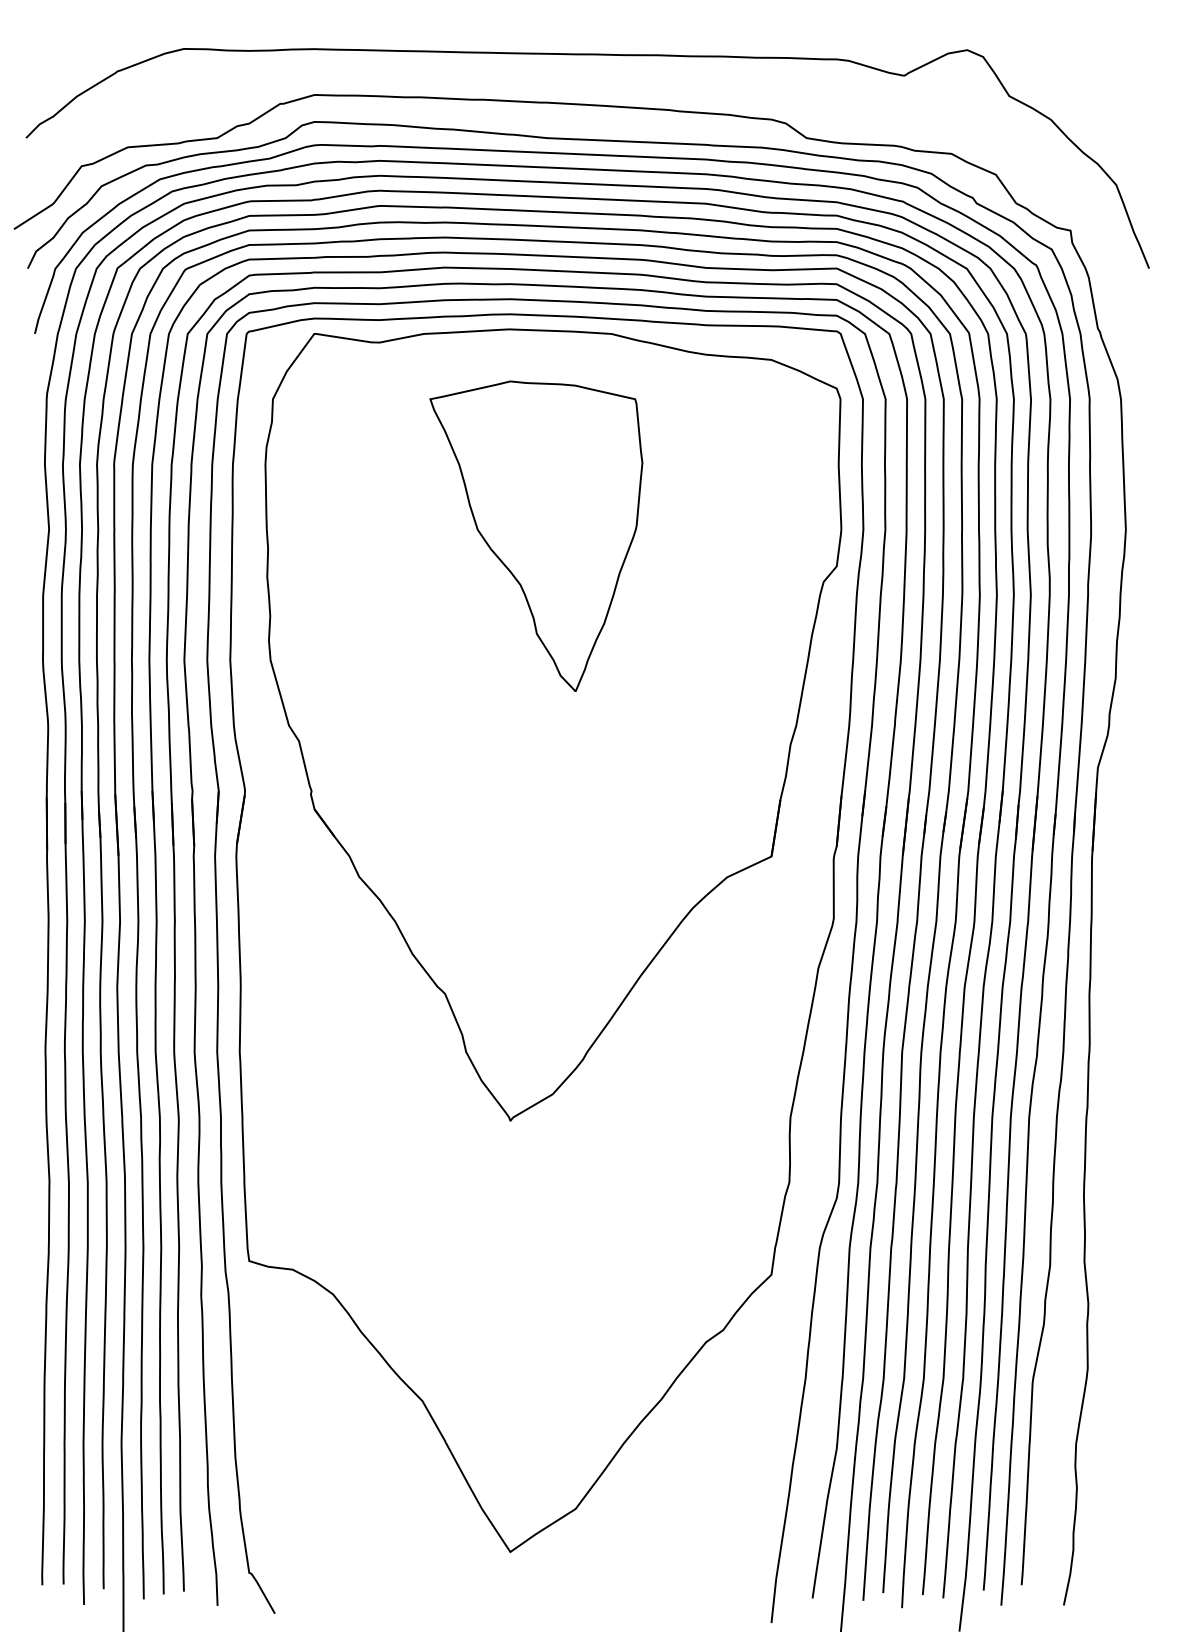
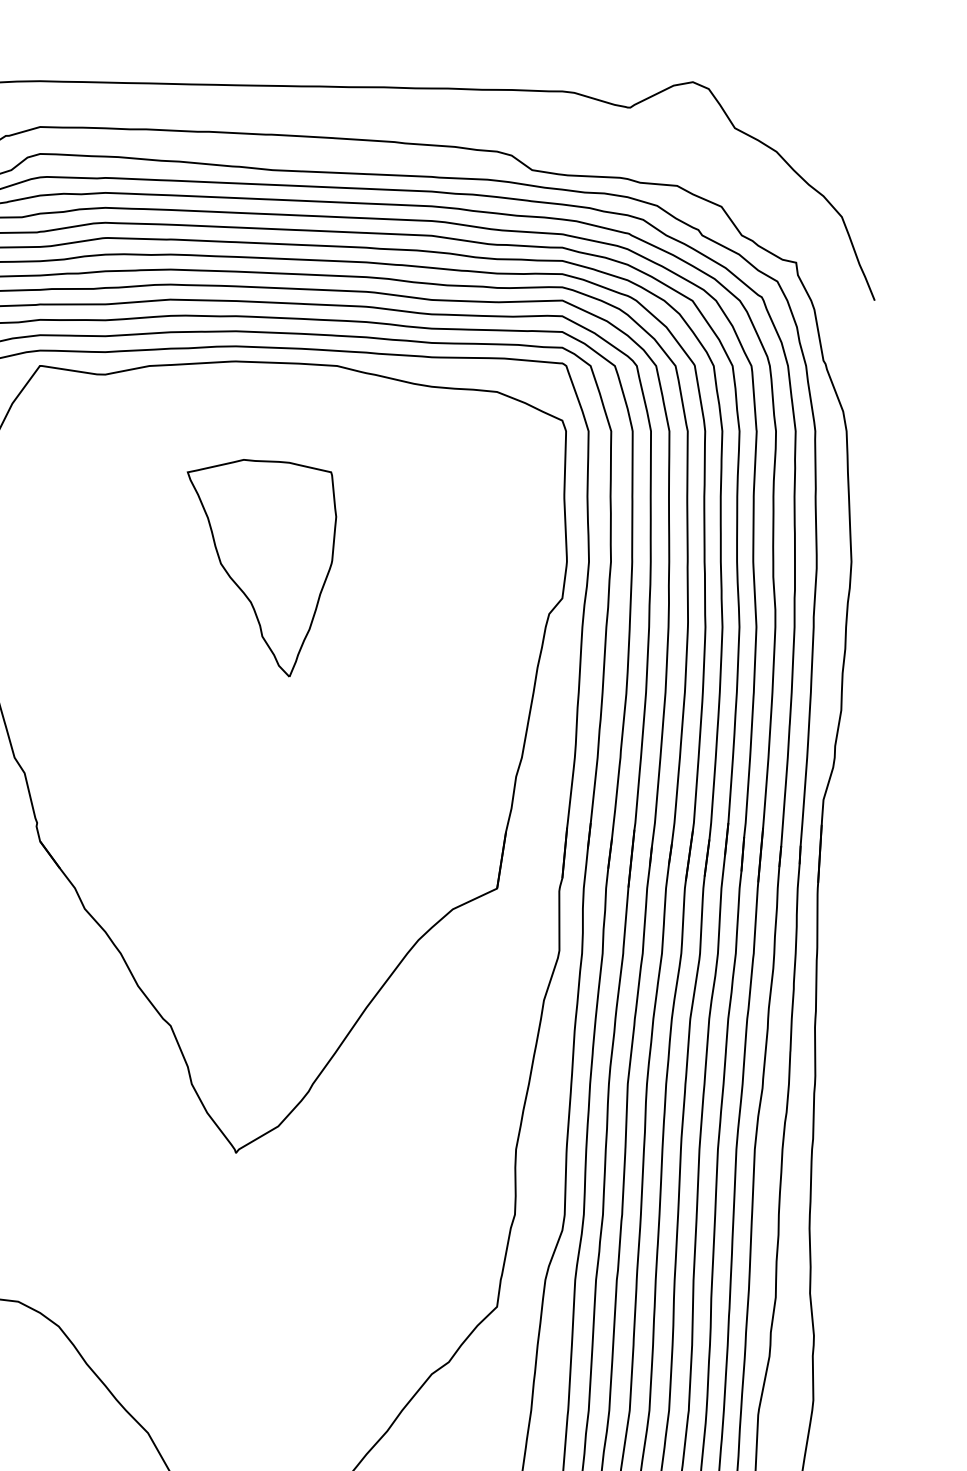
part: (536, 535) -> (262, 567), size x0.7

